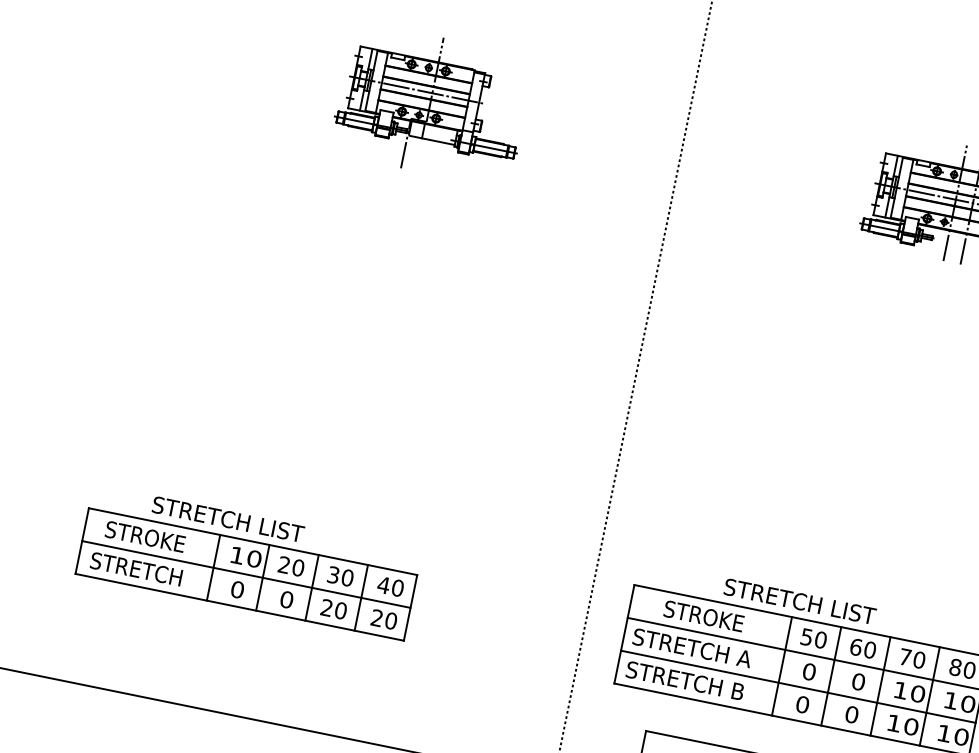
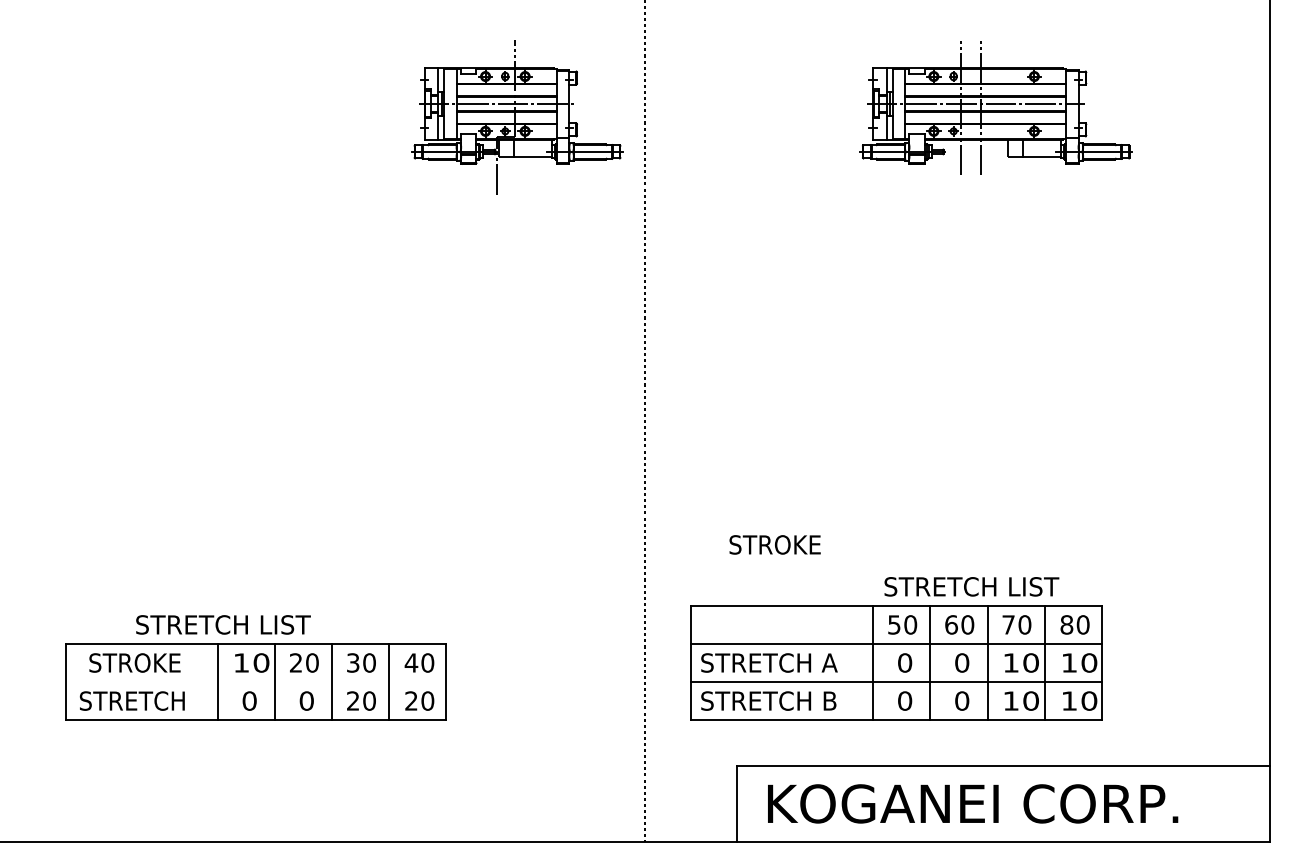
part: (432, 105) -> (517, 117), moved
line: (245, 574) -> (255, 682), removed
text: (799, 601) -> (971, 586), moved
text: (703, 615) -> (774, 544), moved

